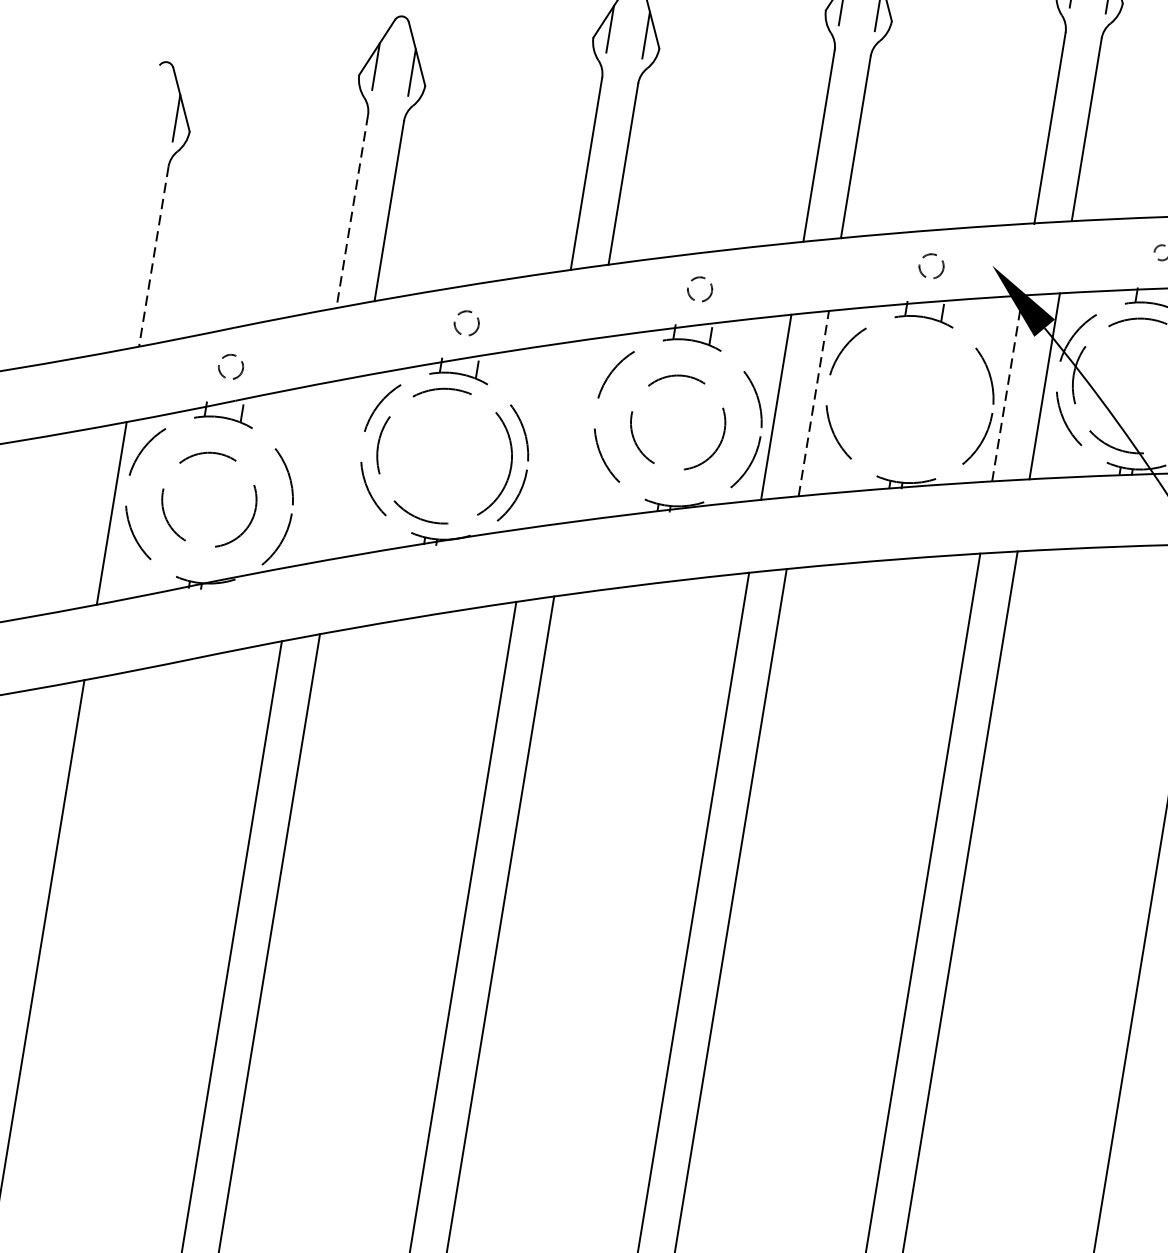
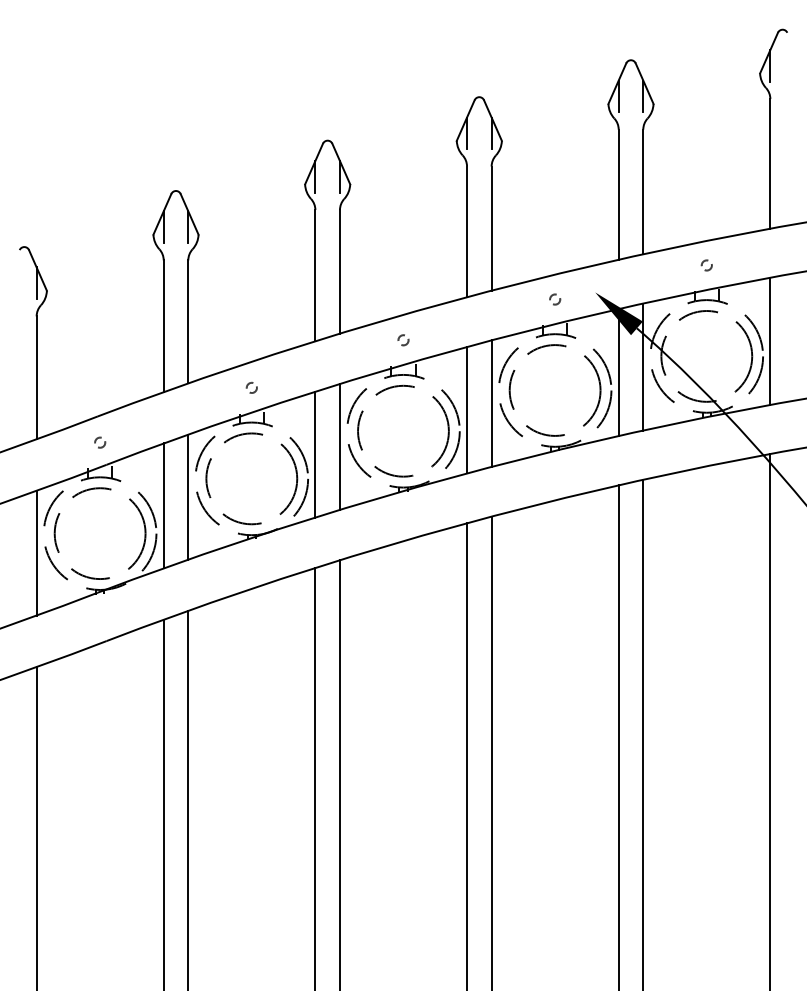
line: (351, 211) -> (163, 326), dashed -> solid
line: (153, 257) -> (36, 378), dashed -> solid
circle: (932, 266) -> (555, 299), size x0.62
circle: (699, 289) -> (403, 340), size x0.62
circle: (466, 322) -> (251, 387), size x0.62
circle: (231, 366) -> (100, 442), size x0.62
line: (1007, 388) -> (618, 372), dashed -> solid
circle: (909, 399) -> (554, 390), added
line: (813, 403) -> (491, 403), dashed -> solid
circle: (678, 421) -> (403, 430), size x1.43
line: (580, 429) -> (339, 446), added
line: (543, 435) -> (315, 454), added
line: (347, 466) -> (188, 496), added
line: (308, 473) -> (163, 505), added
circle: (208, 499) -> (99, 533), size x1.43

